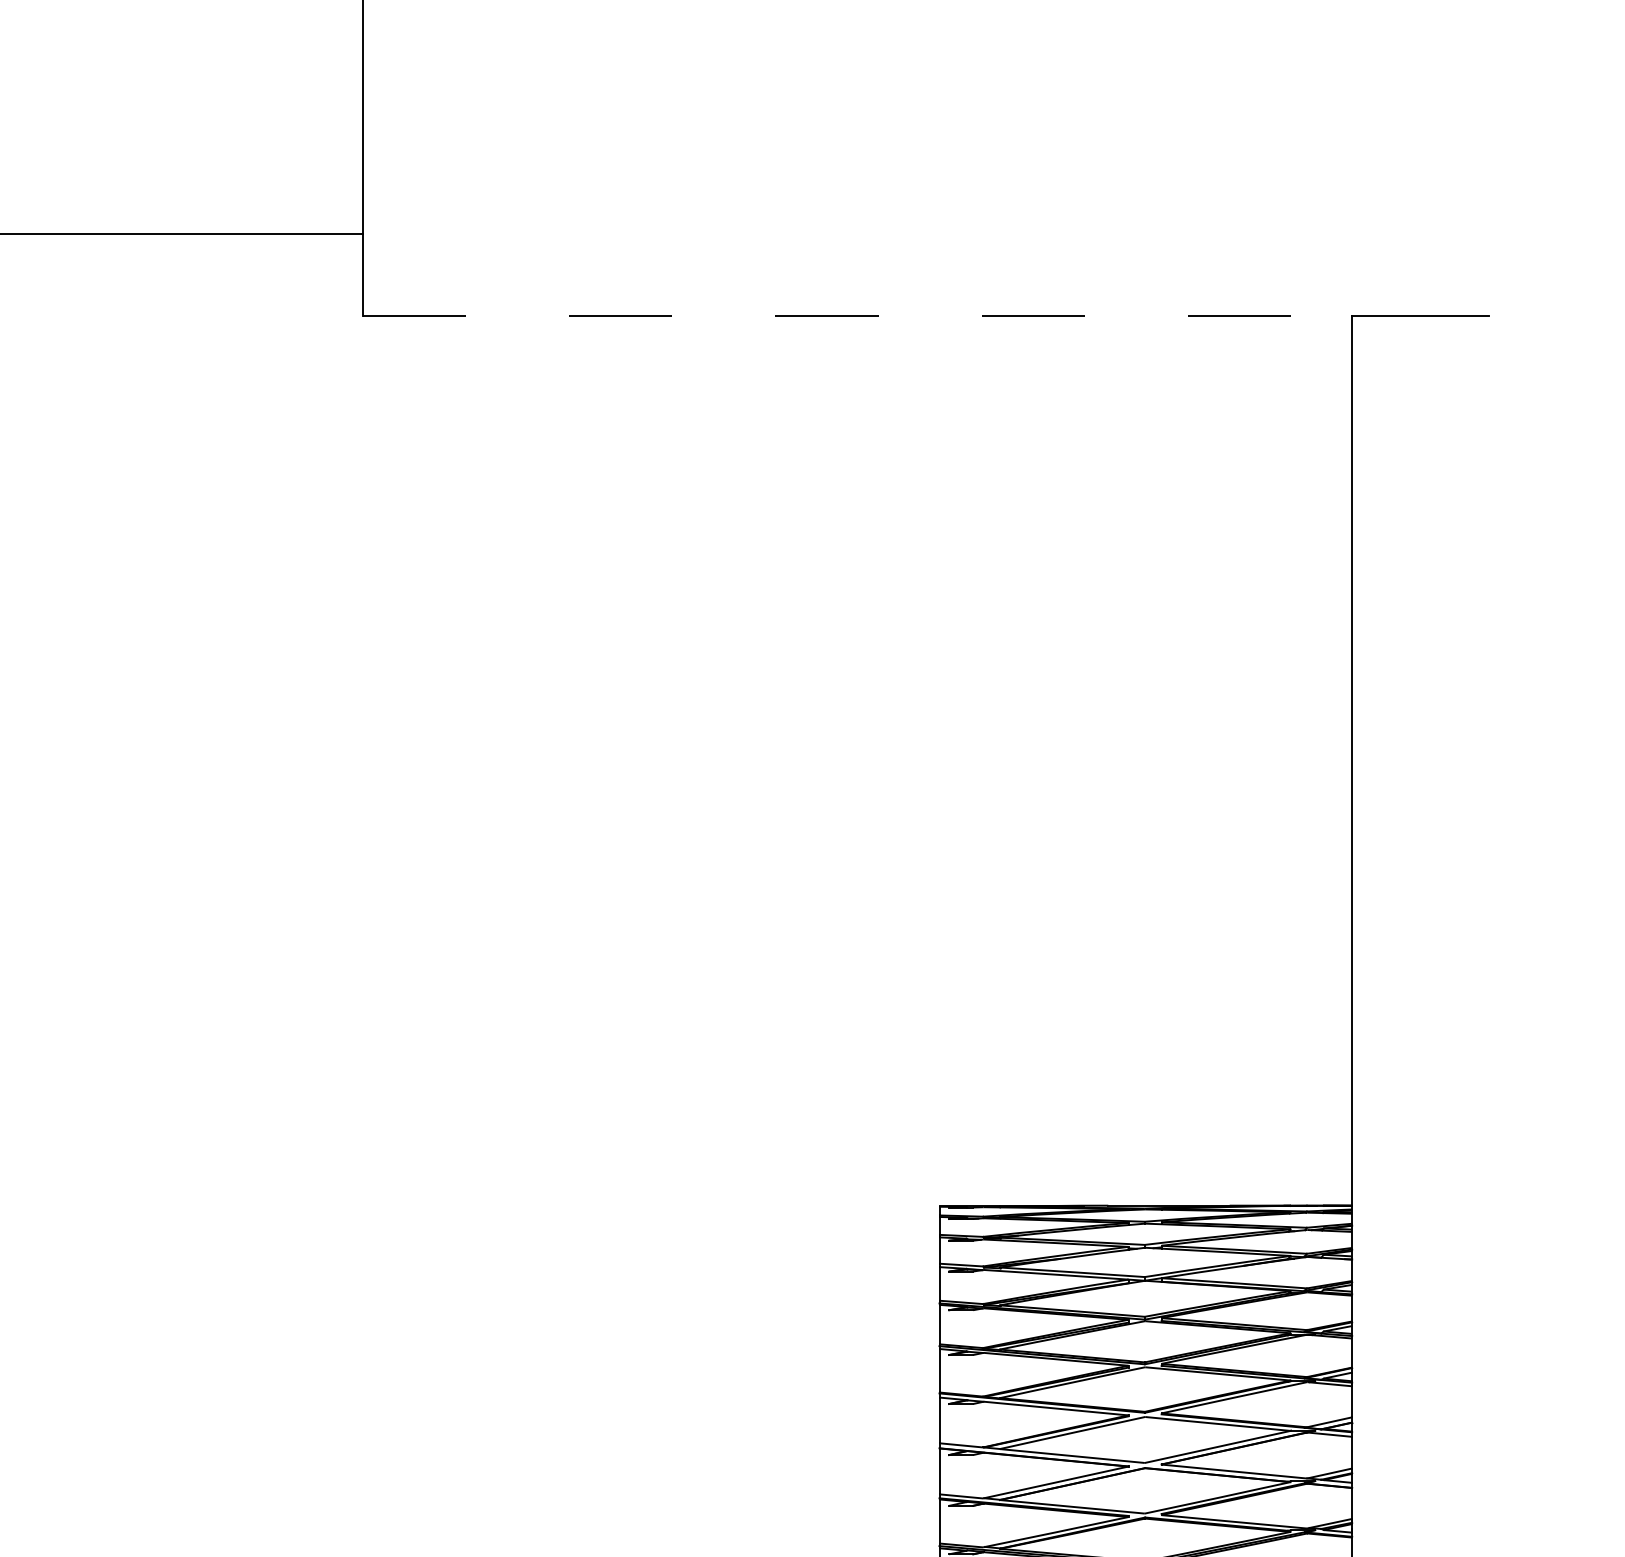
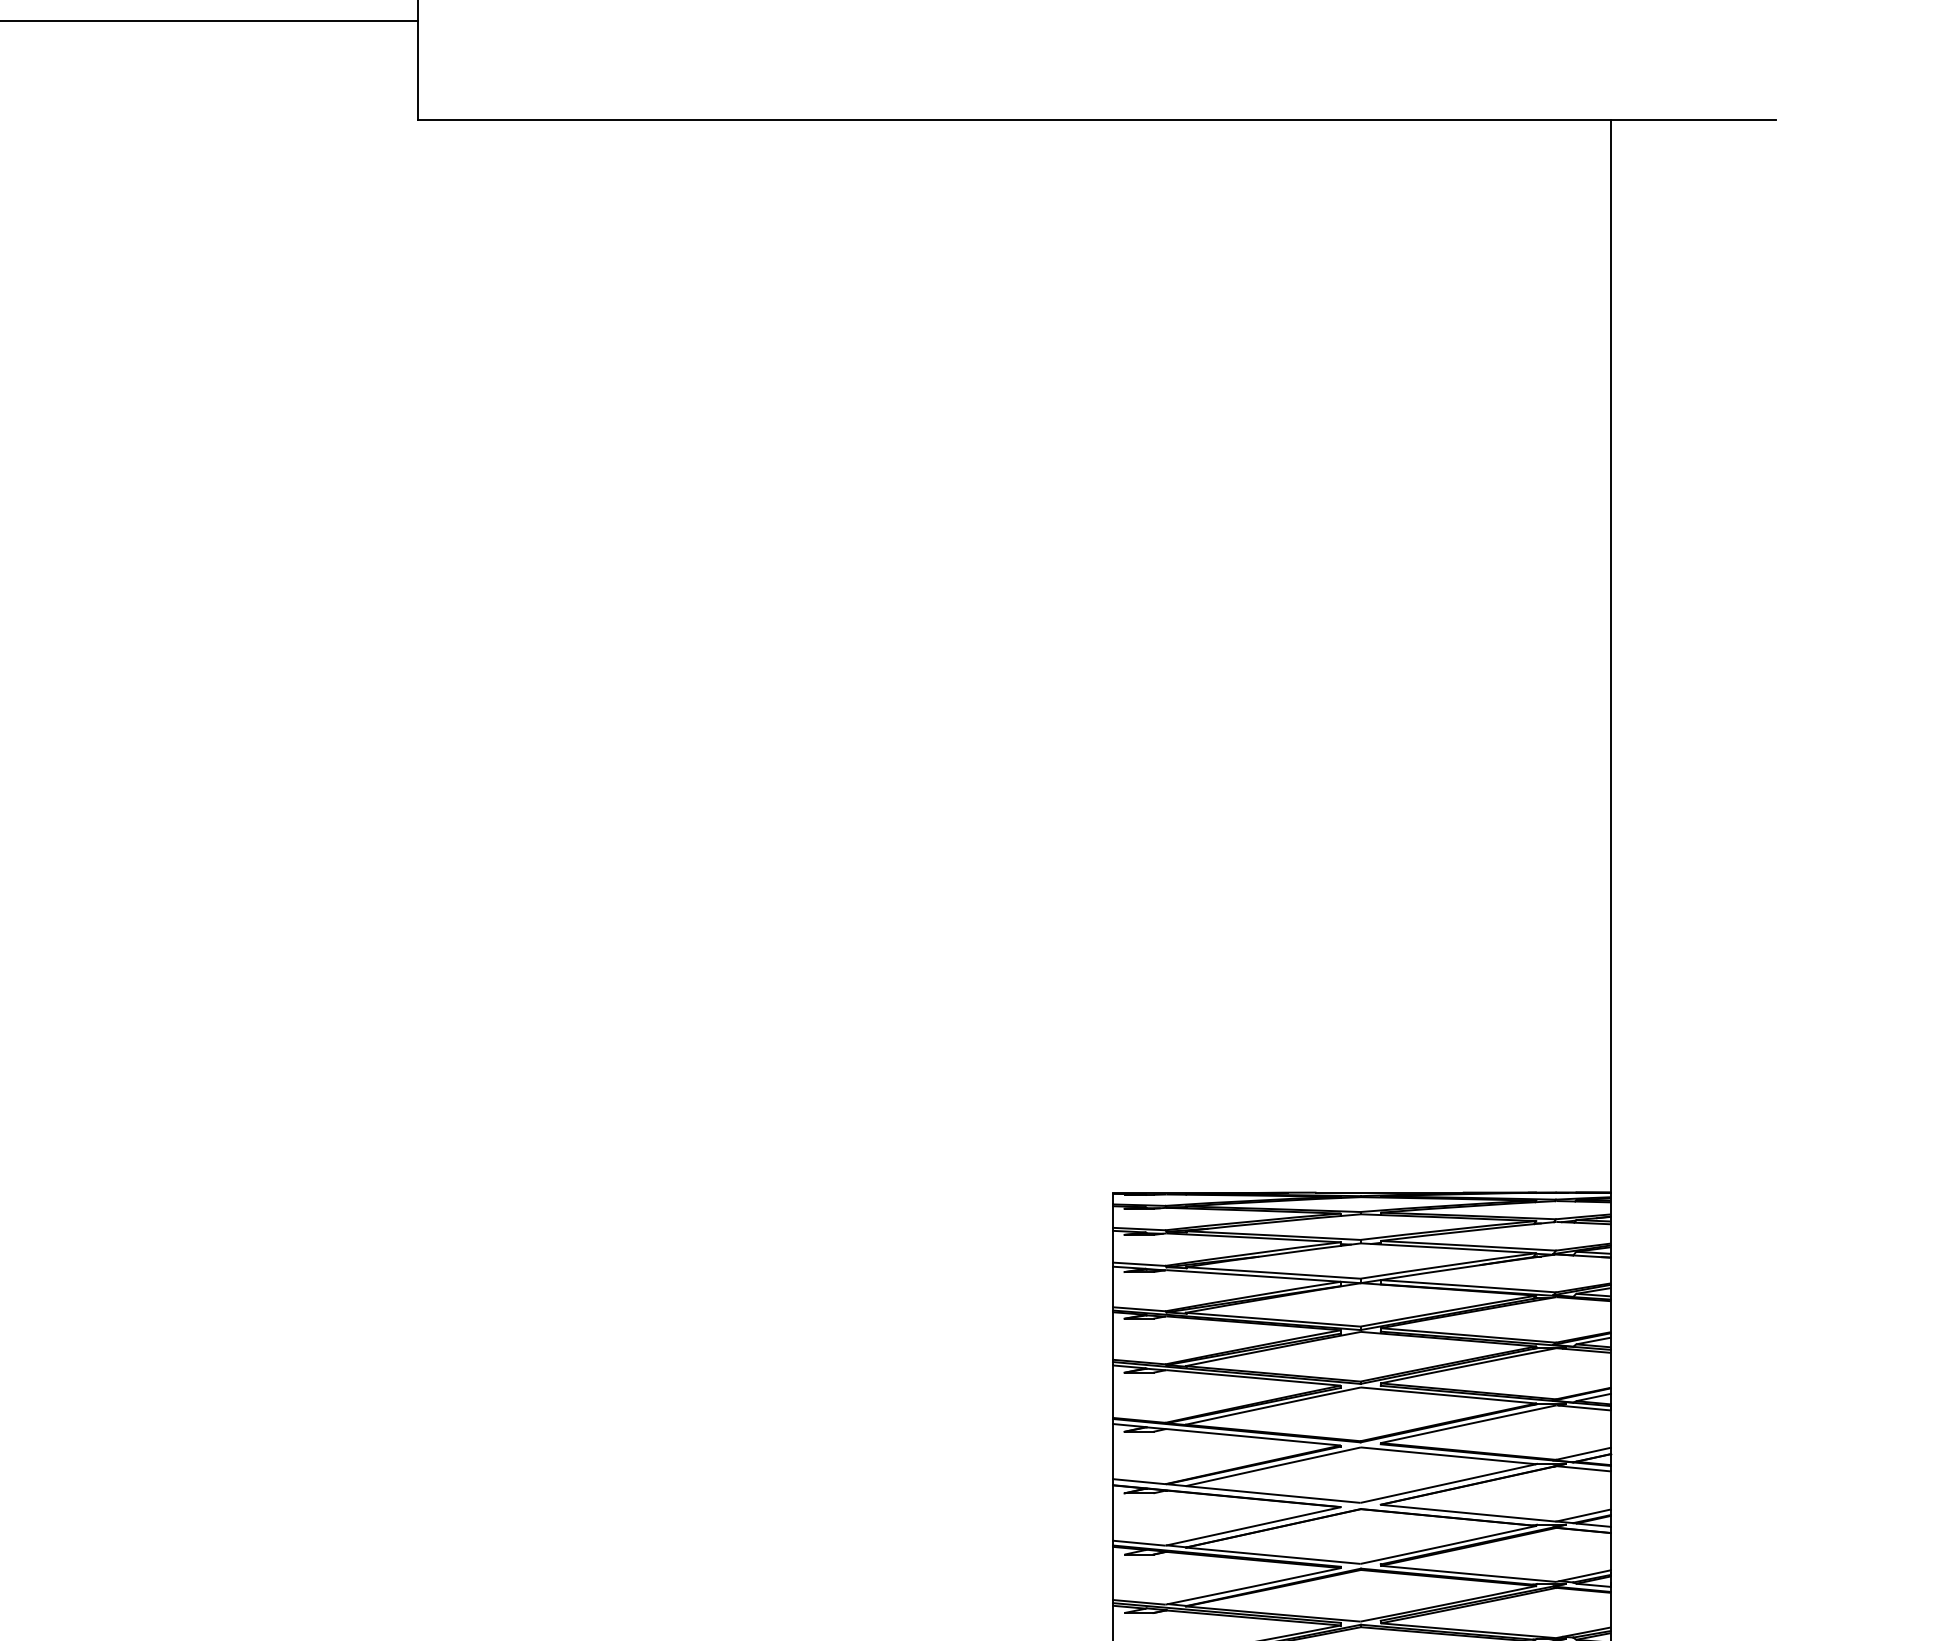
line: (857, 315) -> (1014, 119), dashed -> solid

